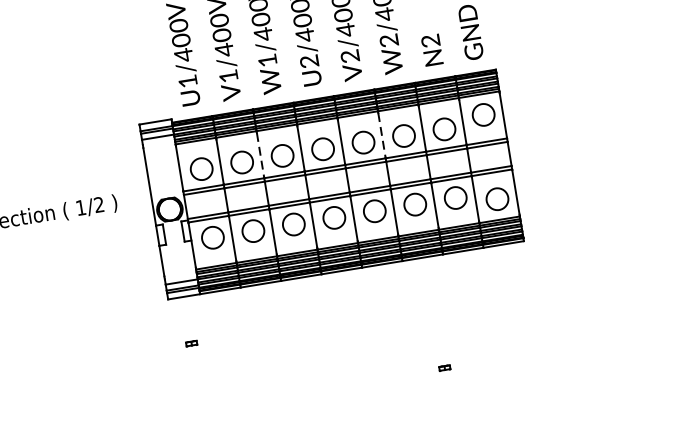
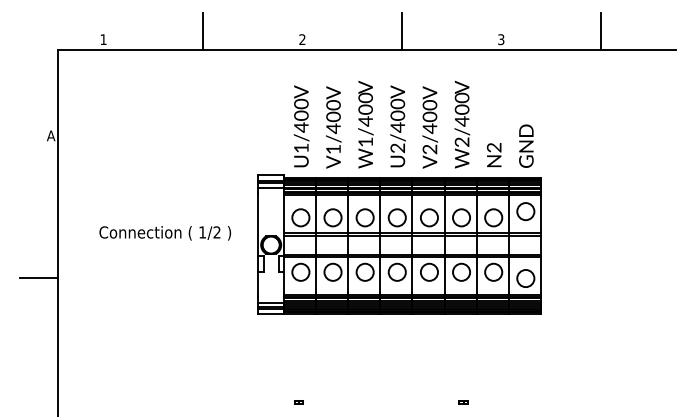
line: (381, 135) -> (444, 214), dashed -> solid
line: (260, 155) -> (348, 214), dashed -> solid
part: (190, 343) -> (298, 402), moved

